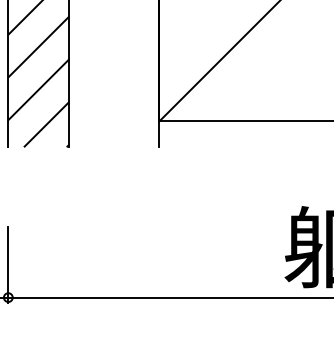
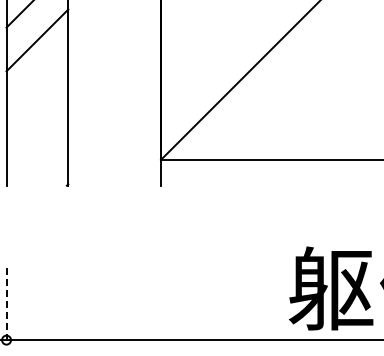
line: (38, 47) -> (37, 84), removed
line: (38, 89) -> (37, 127), removed
line: (46, 123) -> (45, 162), removed
line: (8, 264) -> (6, 306), solid -> dashed

